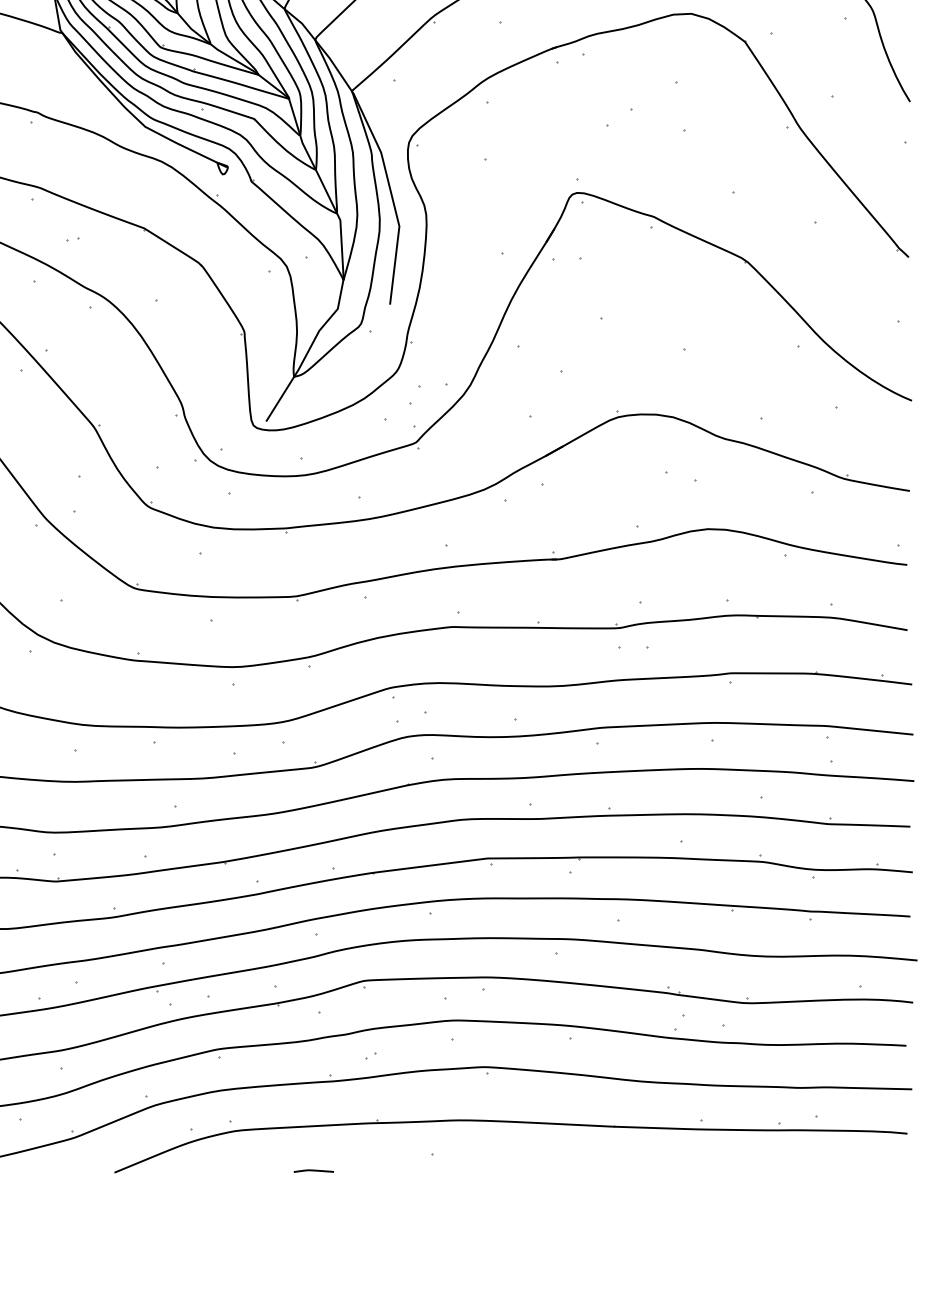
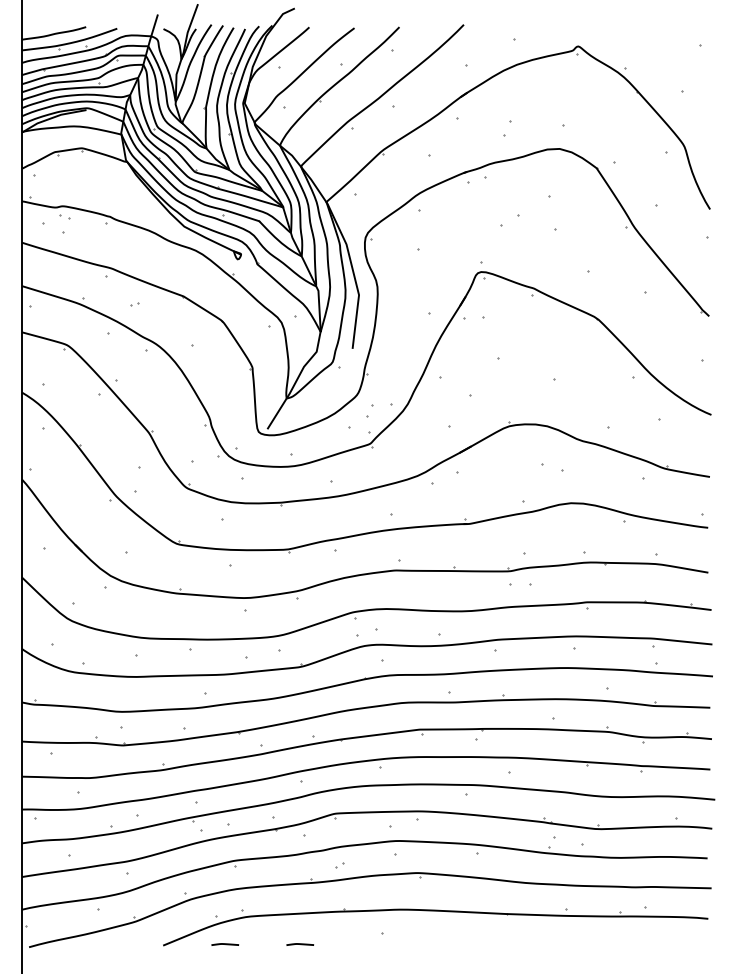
line: (205, 1171) -> (225, 944), added

